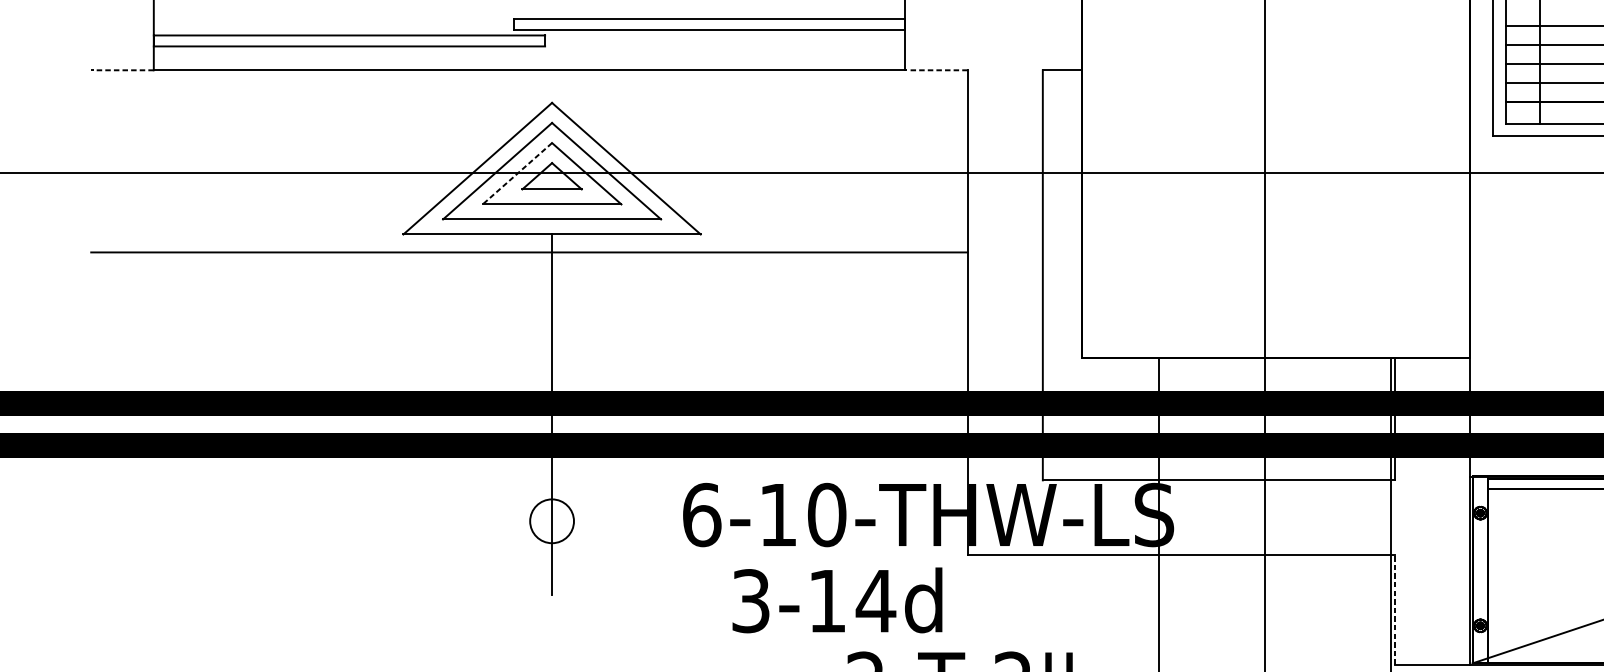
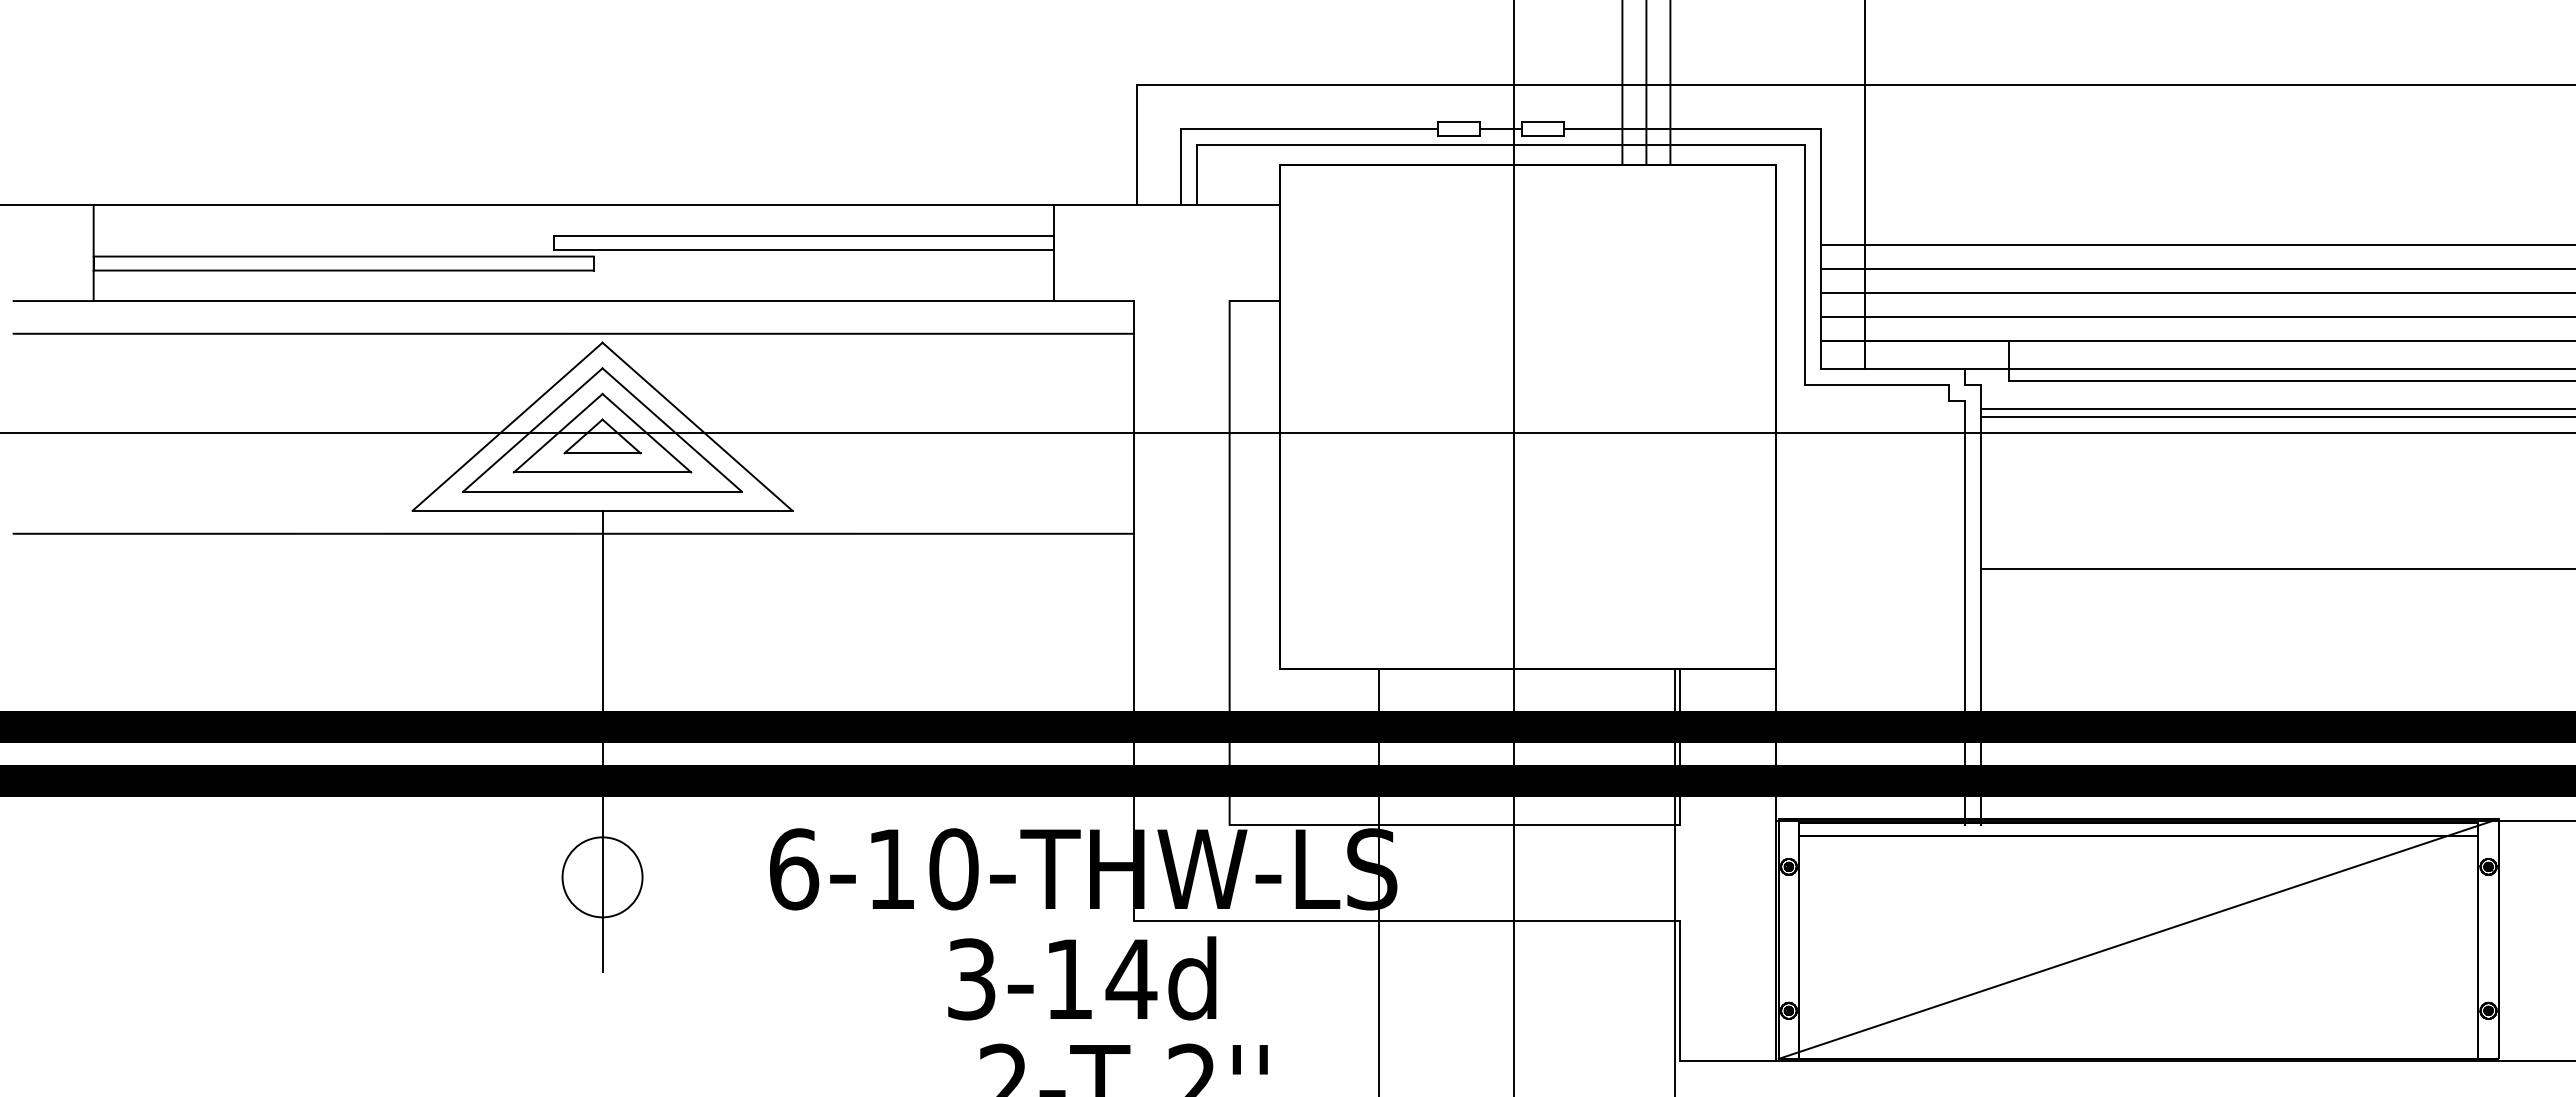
line: (122, 70) -> (53, 301), dashed -> solid
line: (936, 70) -> (1093, 301), dashed -> solid
line: (529, 95) -> (573, 333), added
line: (516, 173) -> (557, 433), dashed -> solid
circle: (552, 521) -> (602, 877), size x1.43
text: (837, 600) -> (1082, 978), moved
line: (1394, 609) -> (1679, 990), dashed -> solid

